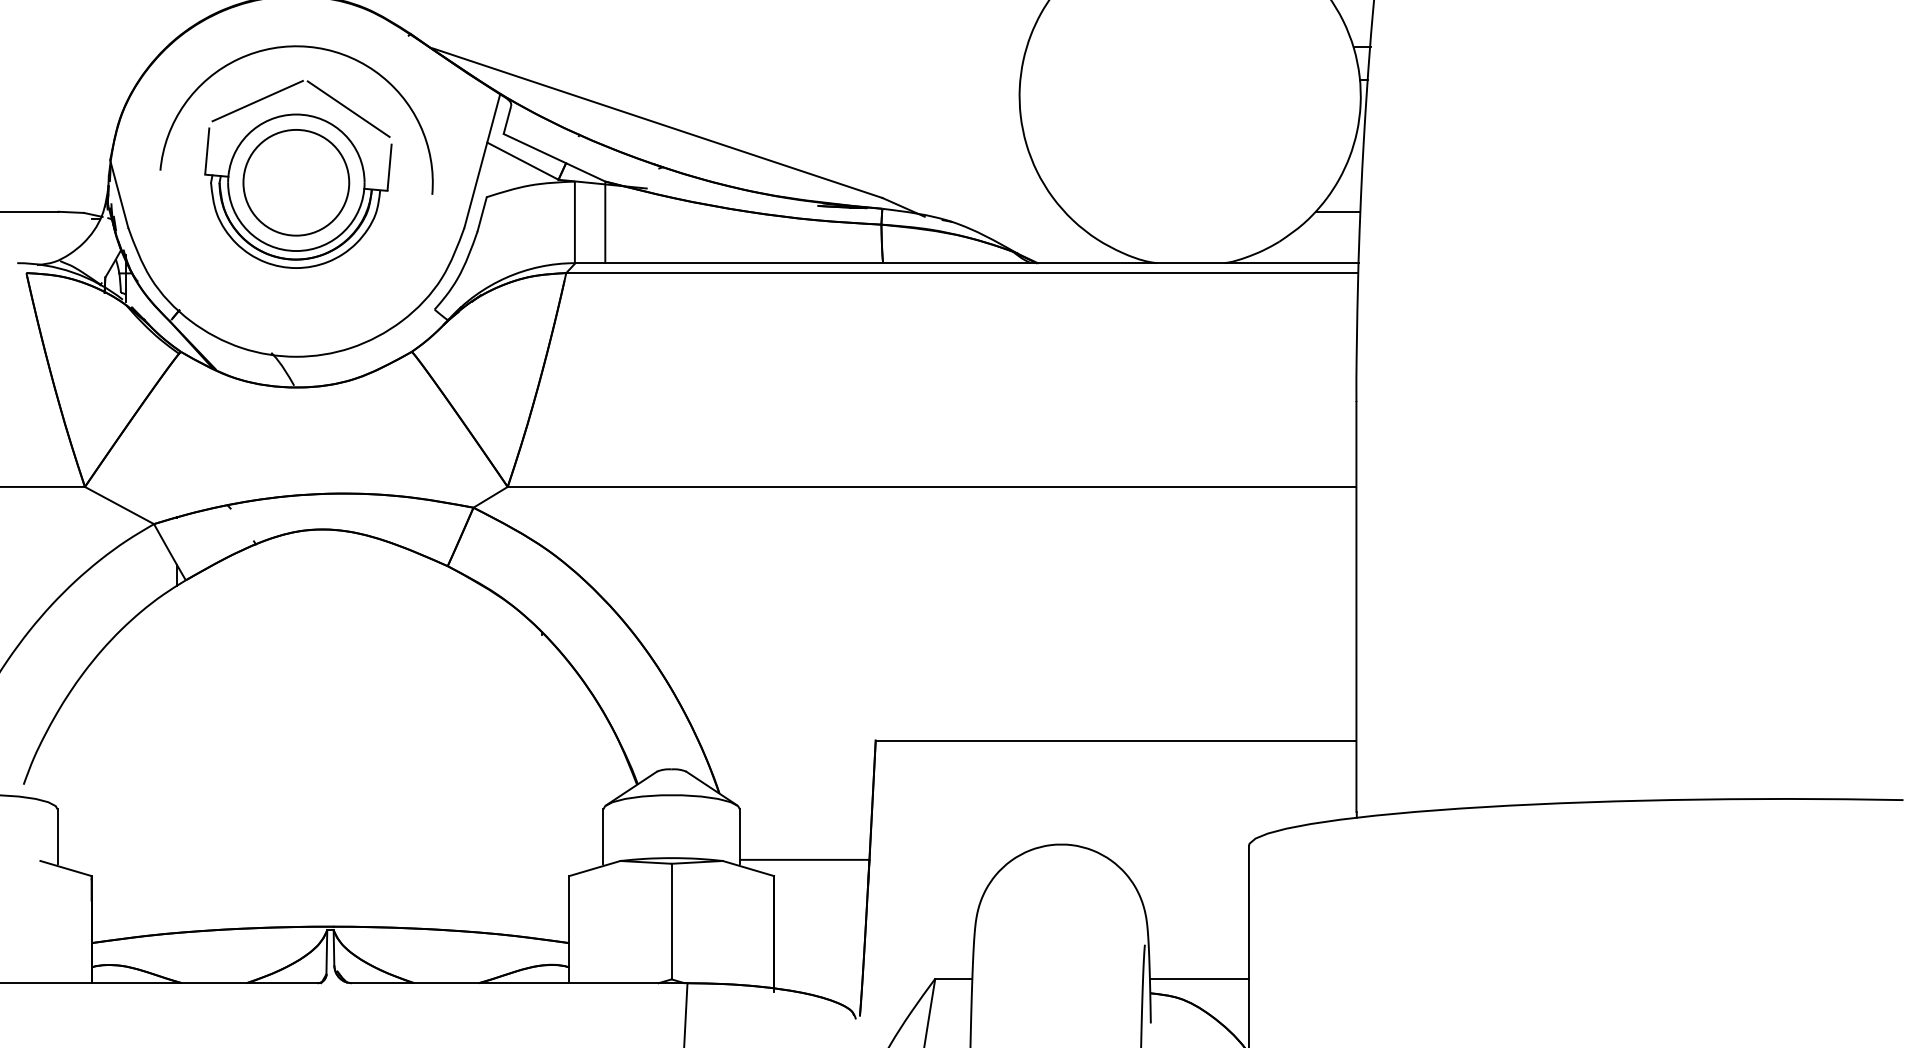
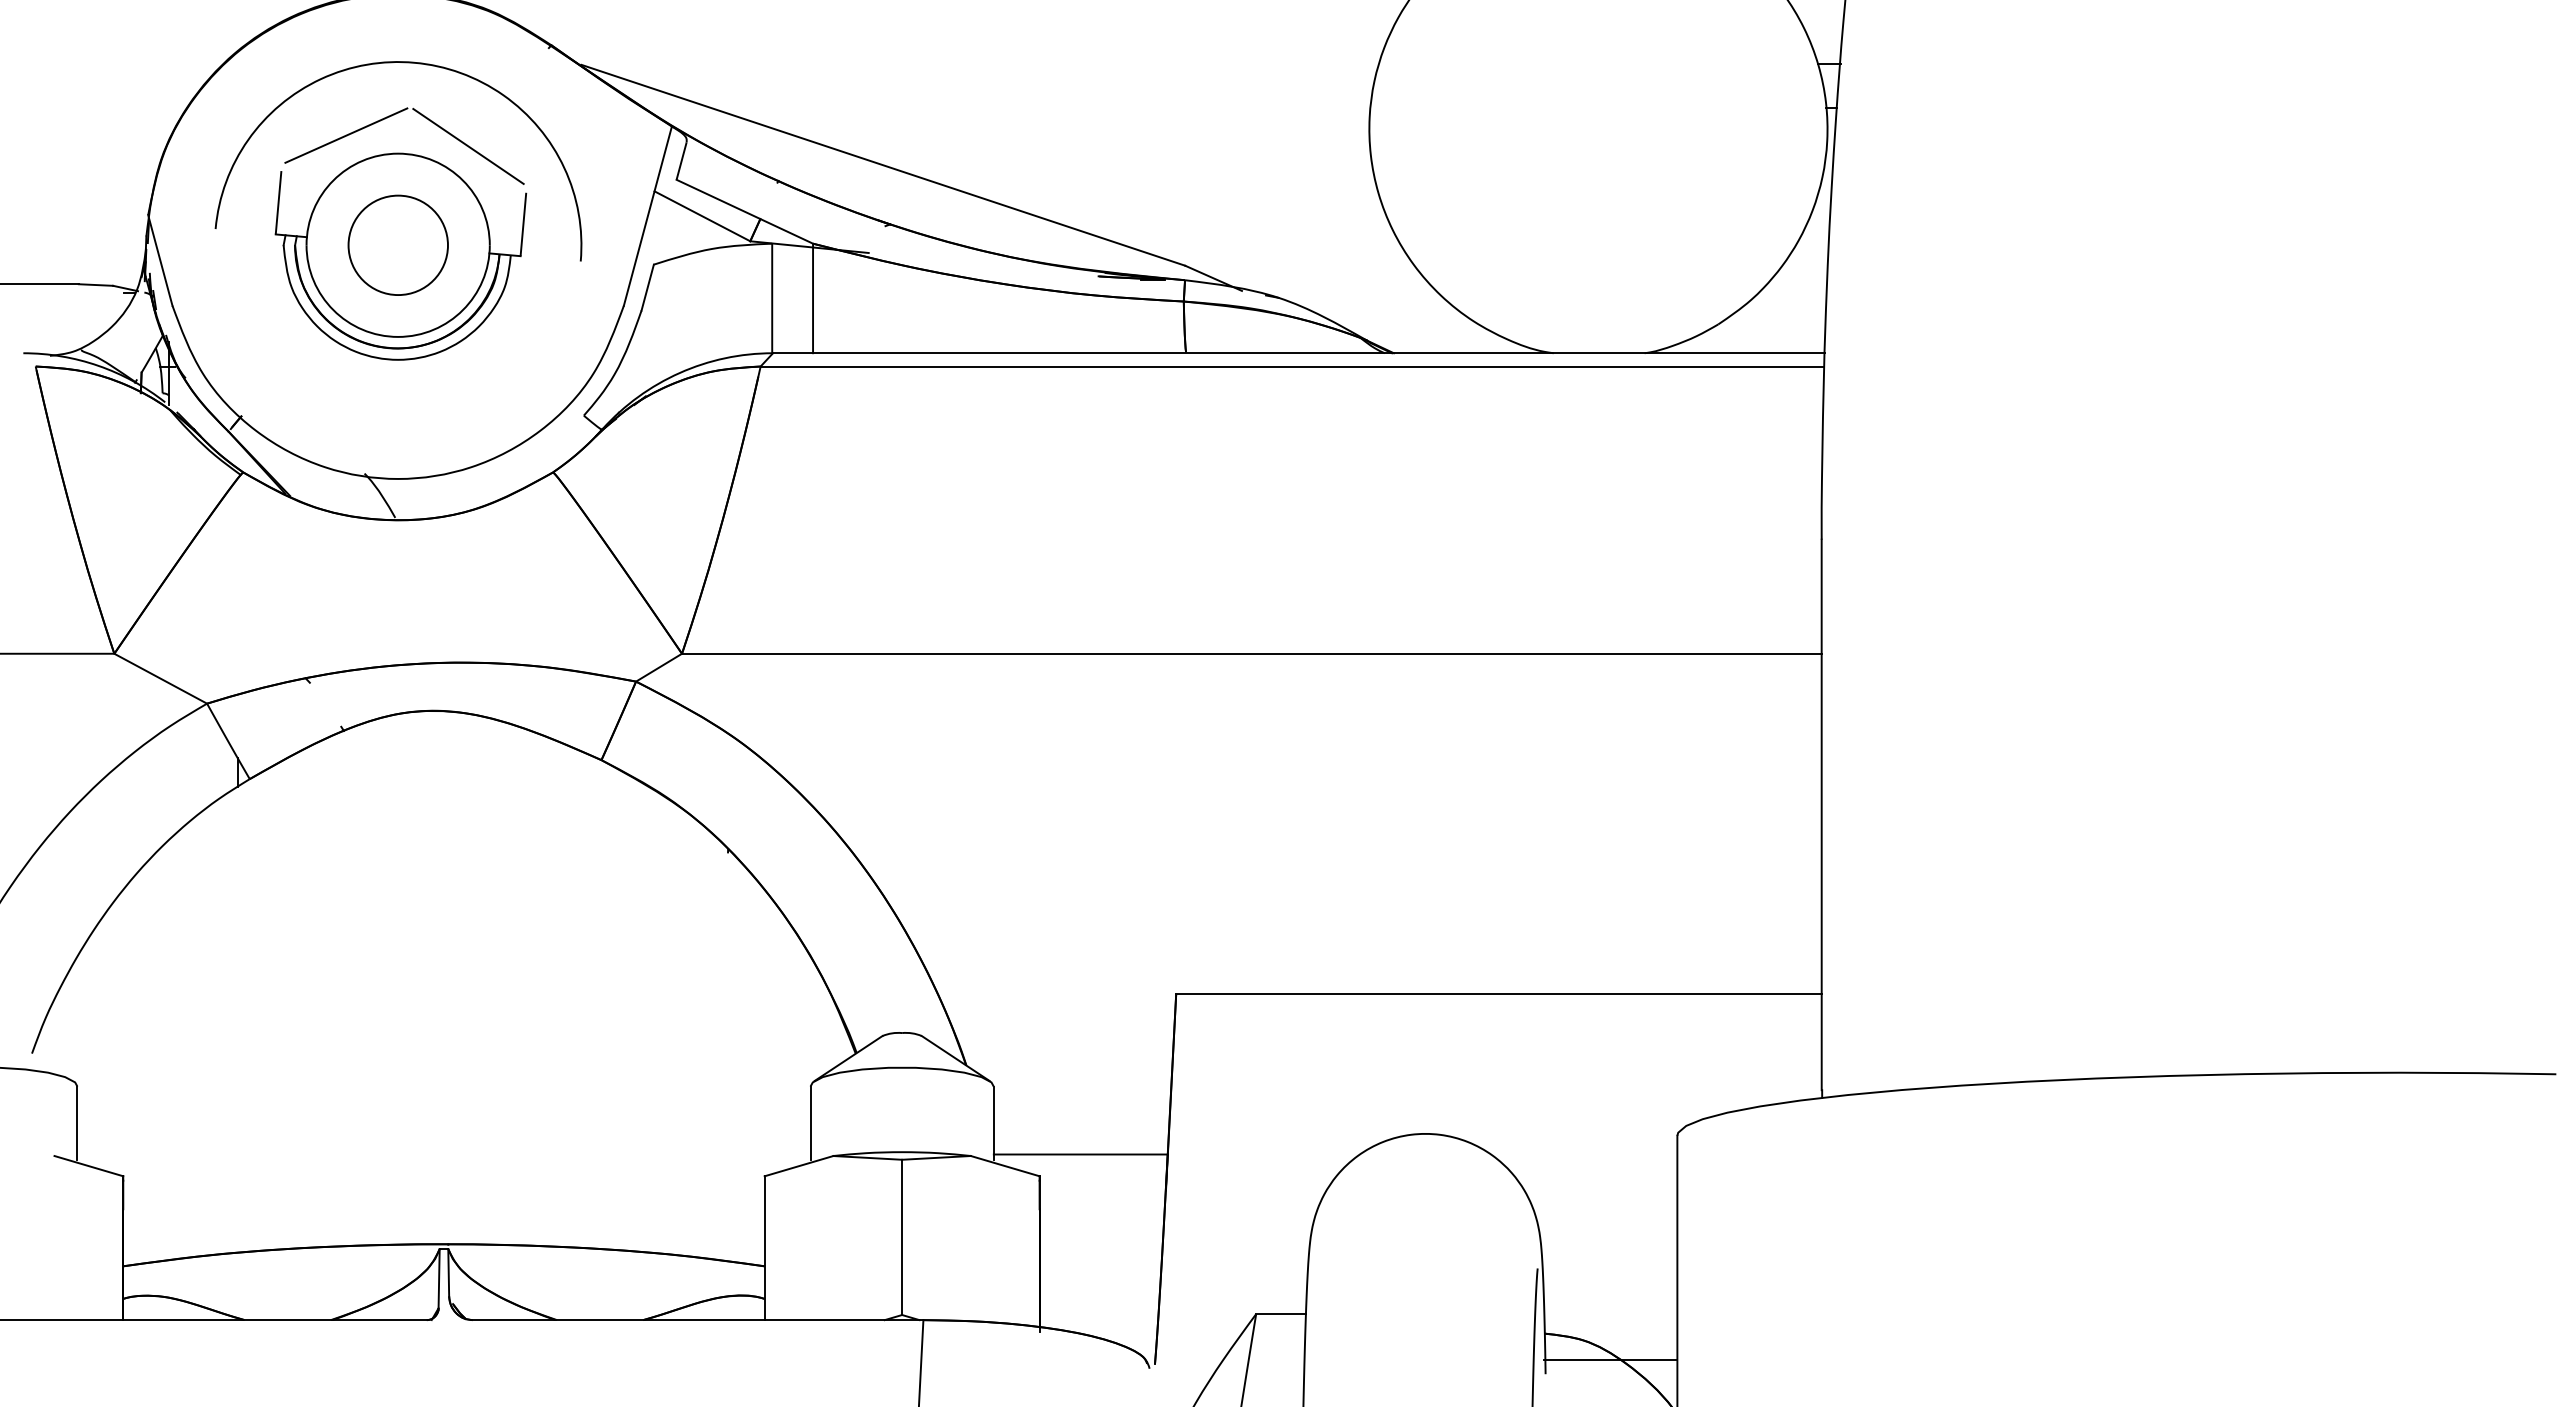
circle: (296, 182) -> (398, 245), size x0.7
line: (1337, 211) -> (1796, 284), removed
line: (1199, 979) -> (1610, 1360), moved

